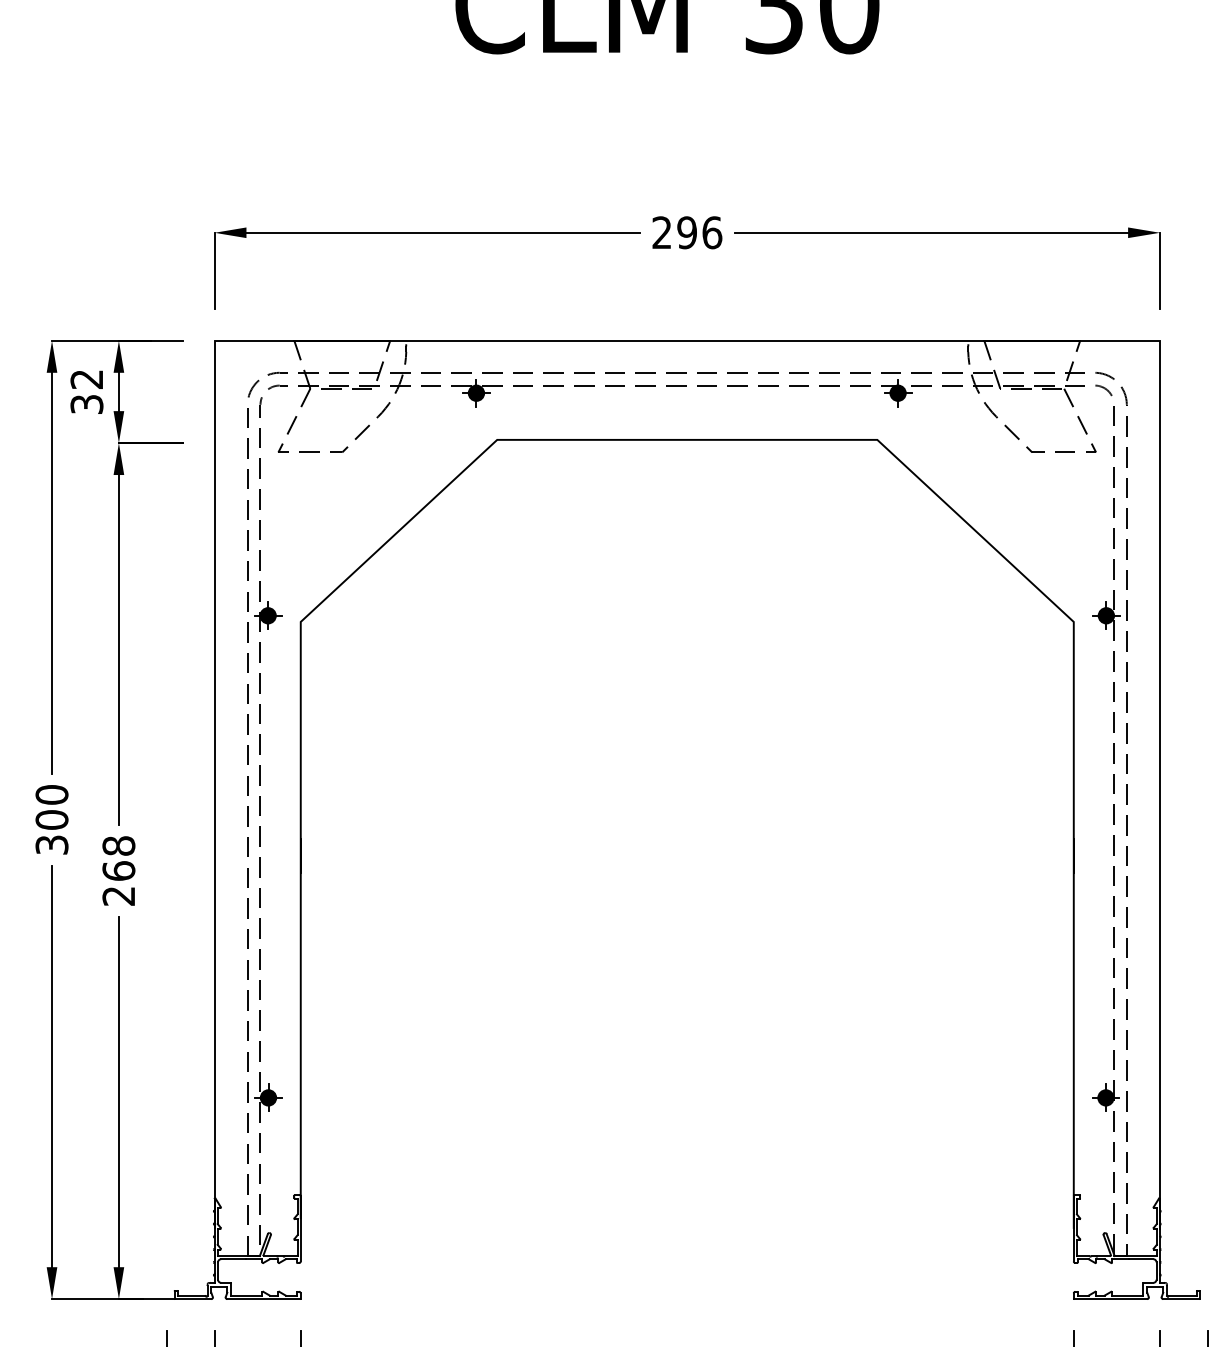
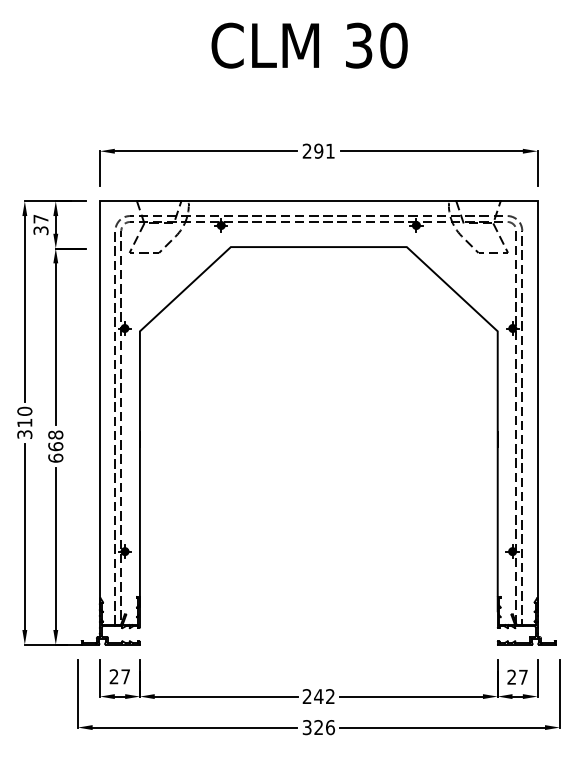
text: (712, 231) -> (330, 150), 296 -> 291
text: (85, 380) -> (40, 219), 32 -> 37
text: (51, 818) -> (24, 422), 300 -> 310
text: (118, 894) -> (55, 457), 268 -> 668

